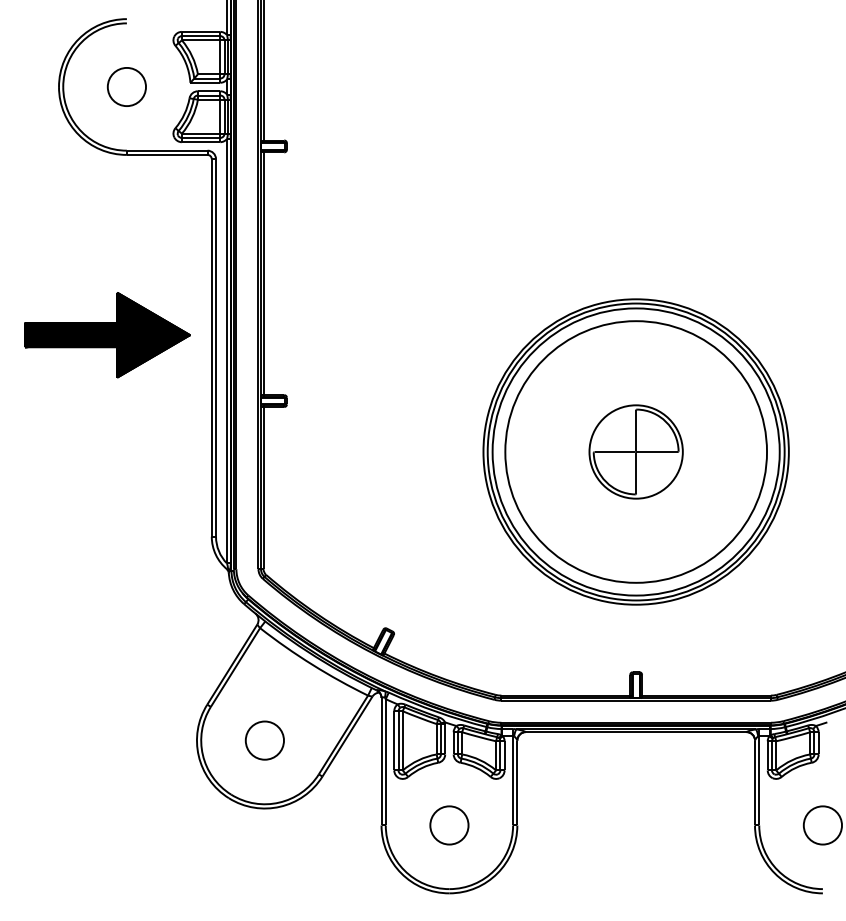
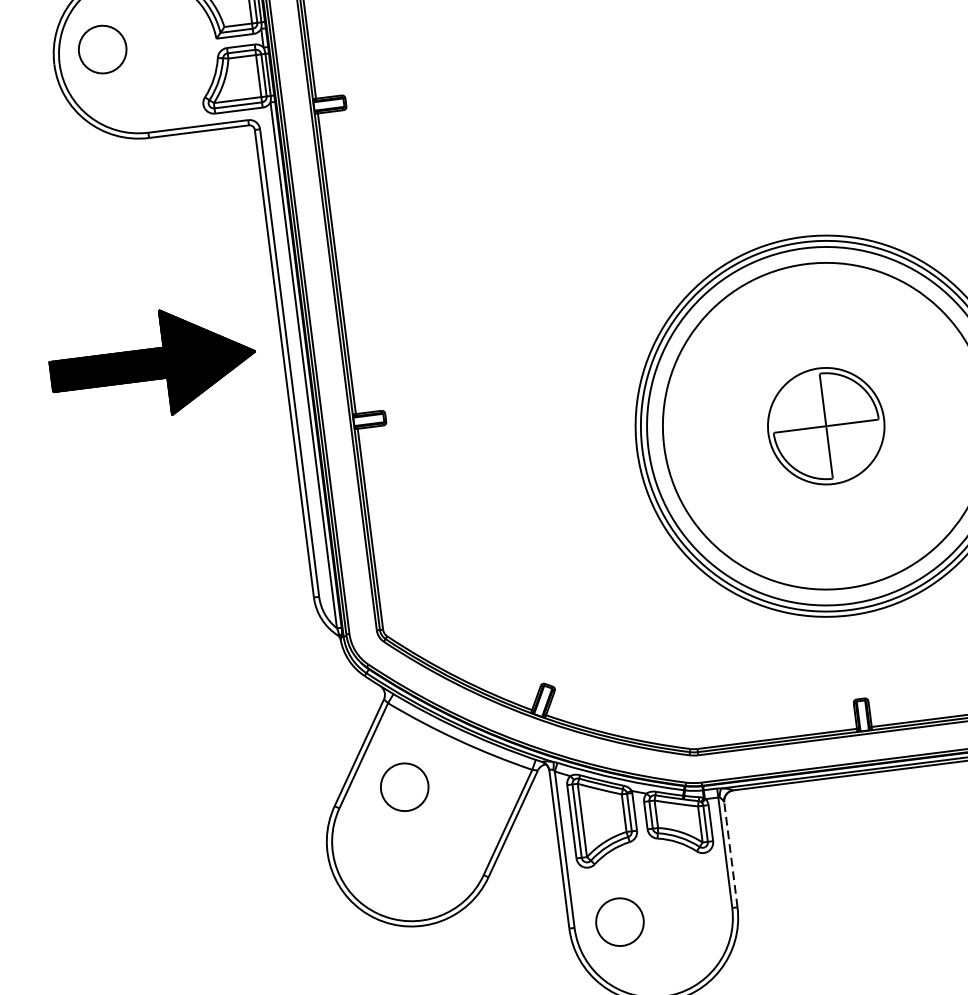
part: (126, 86) -> (102, 49), moved
part: (264, 740) -> (404, 787), moved
line: (517, 782) -> (730, 854), solid -> dashed
part: (449, 825) -> (620, 922), moved

